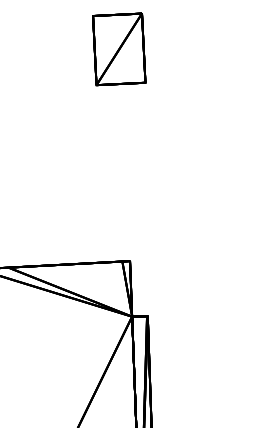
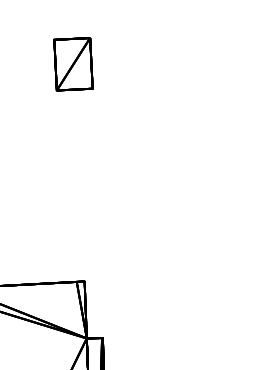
part: (118, 48) -> (72, 63), size x0.71

